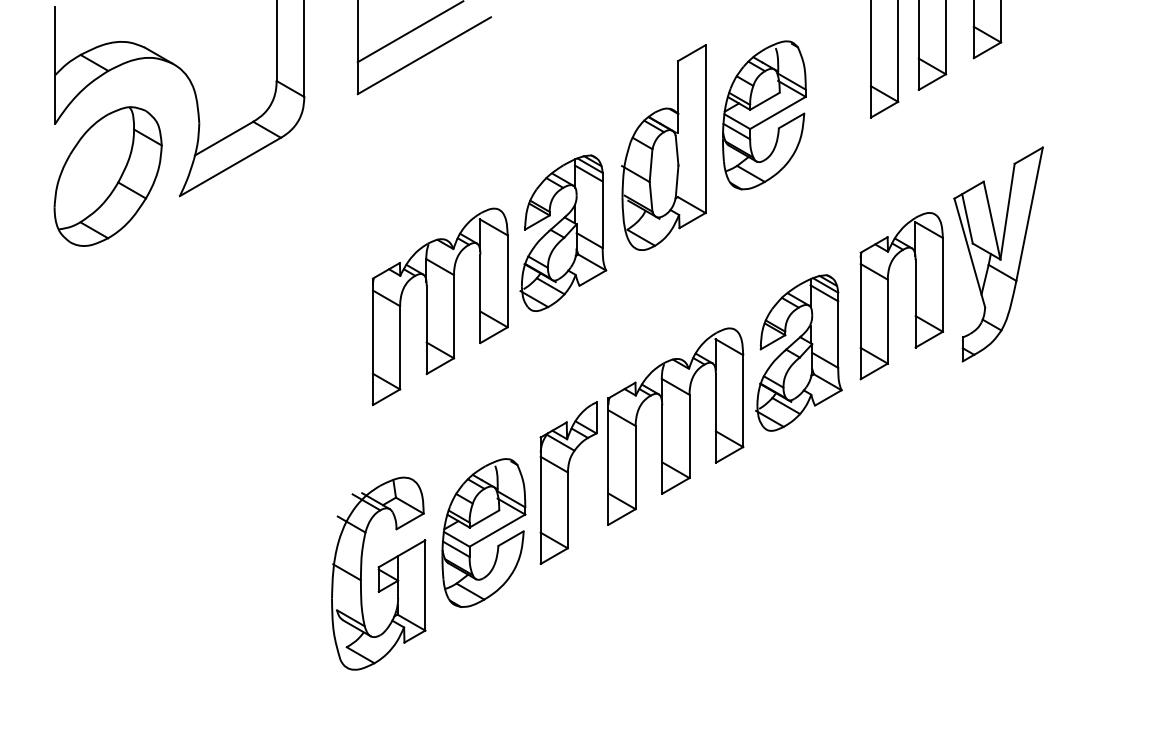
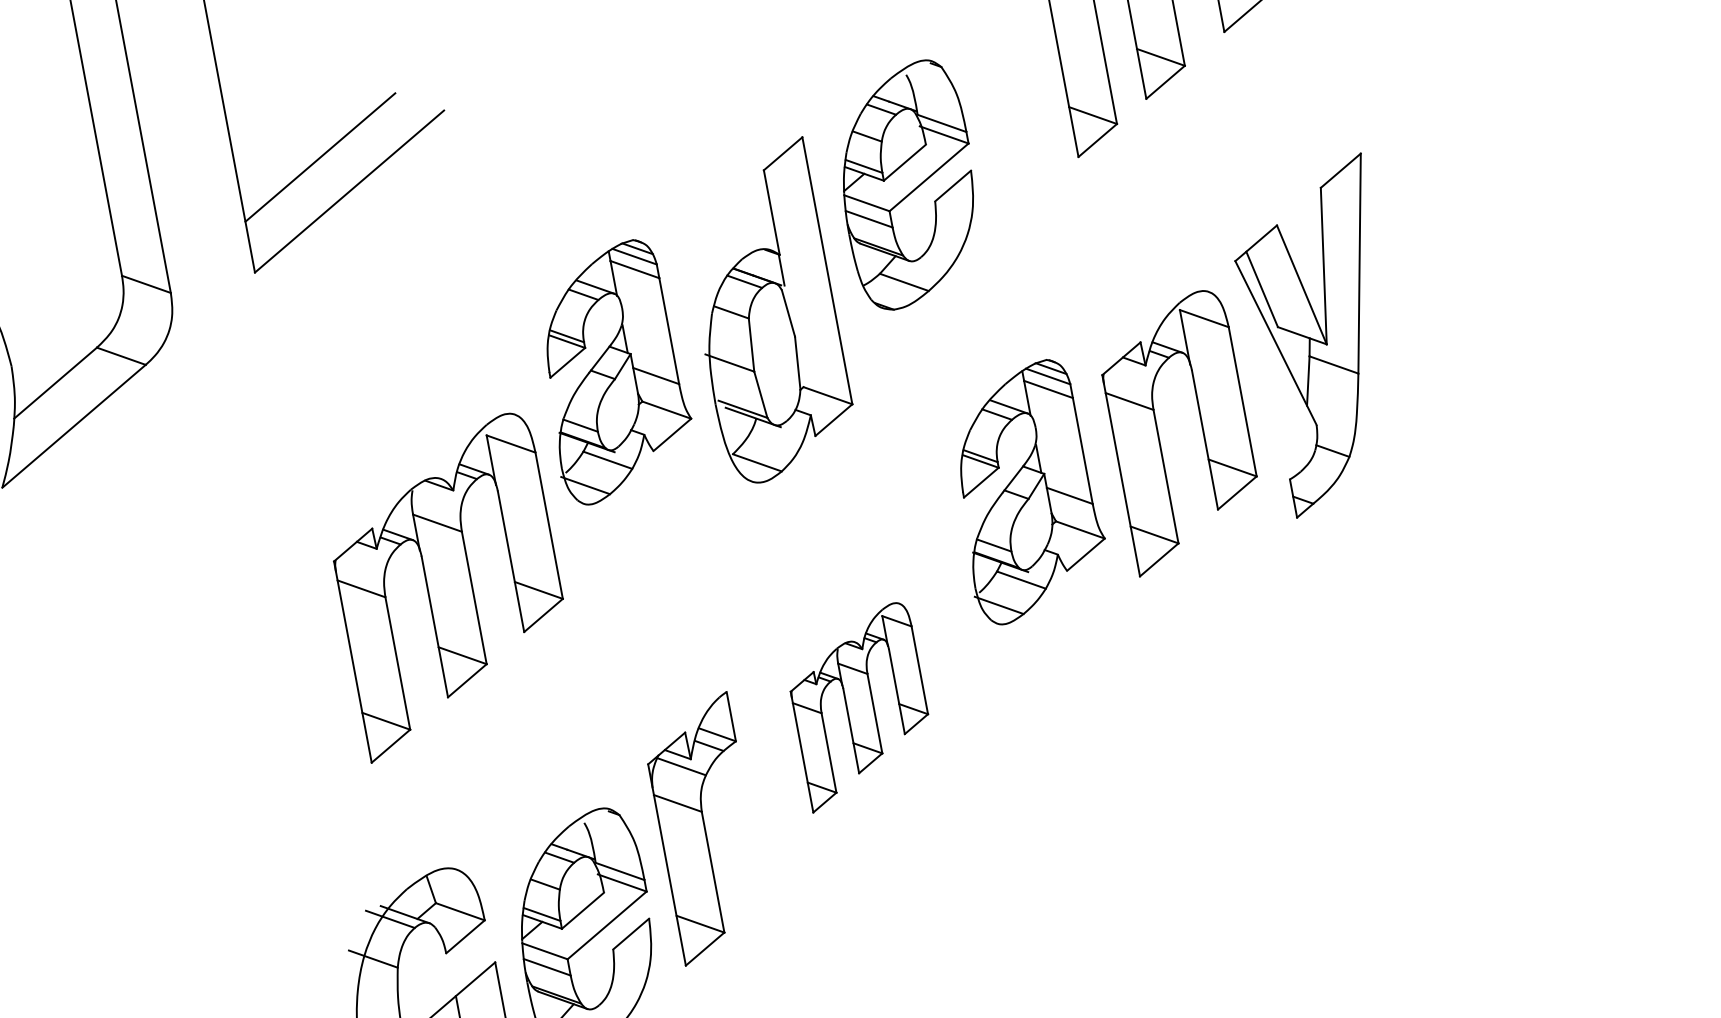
part: (663, 147) -> (765, 312), moved
part: (563, 232) -> (612, 370), moved
part: (798, 352) -> (1024, 491), moved
part: (675, 426) -> (859, 706), size x0.6

